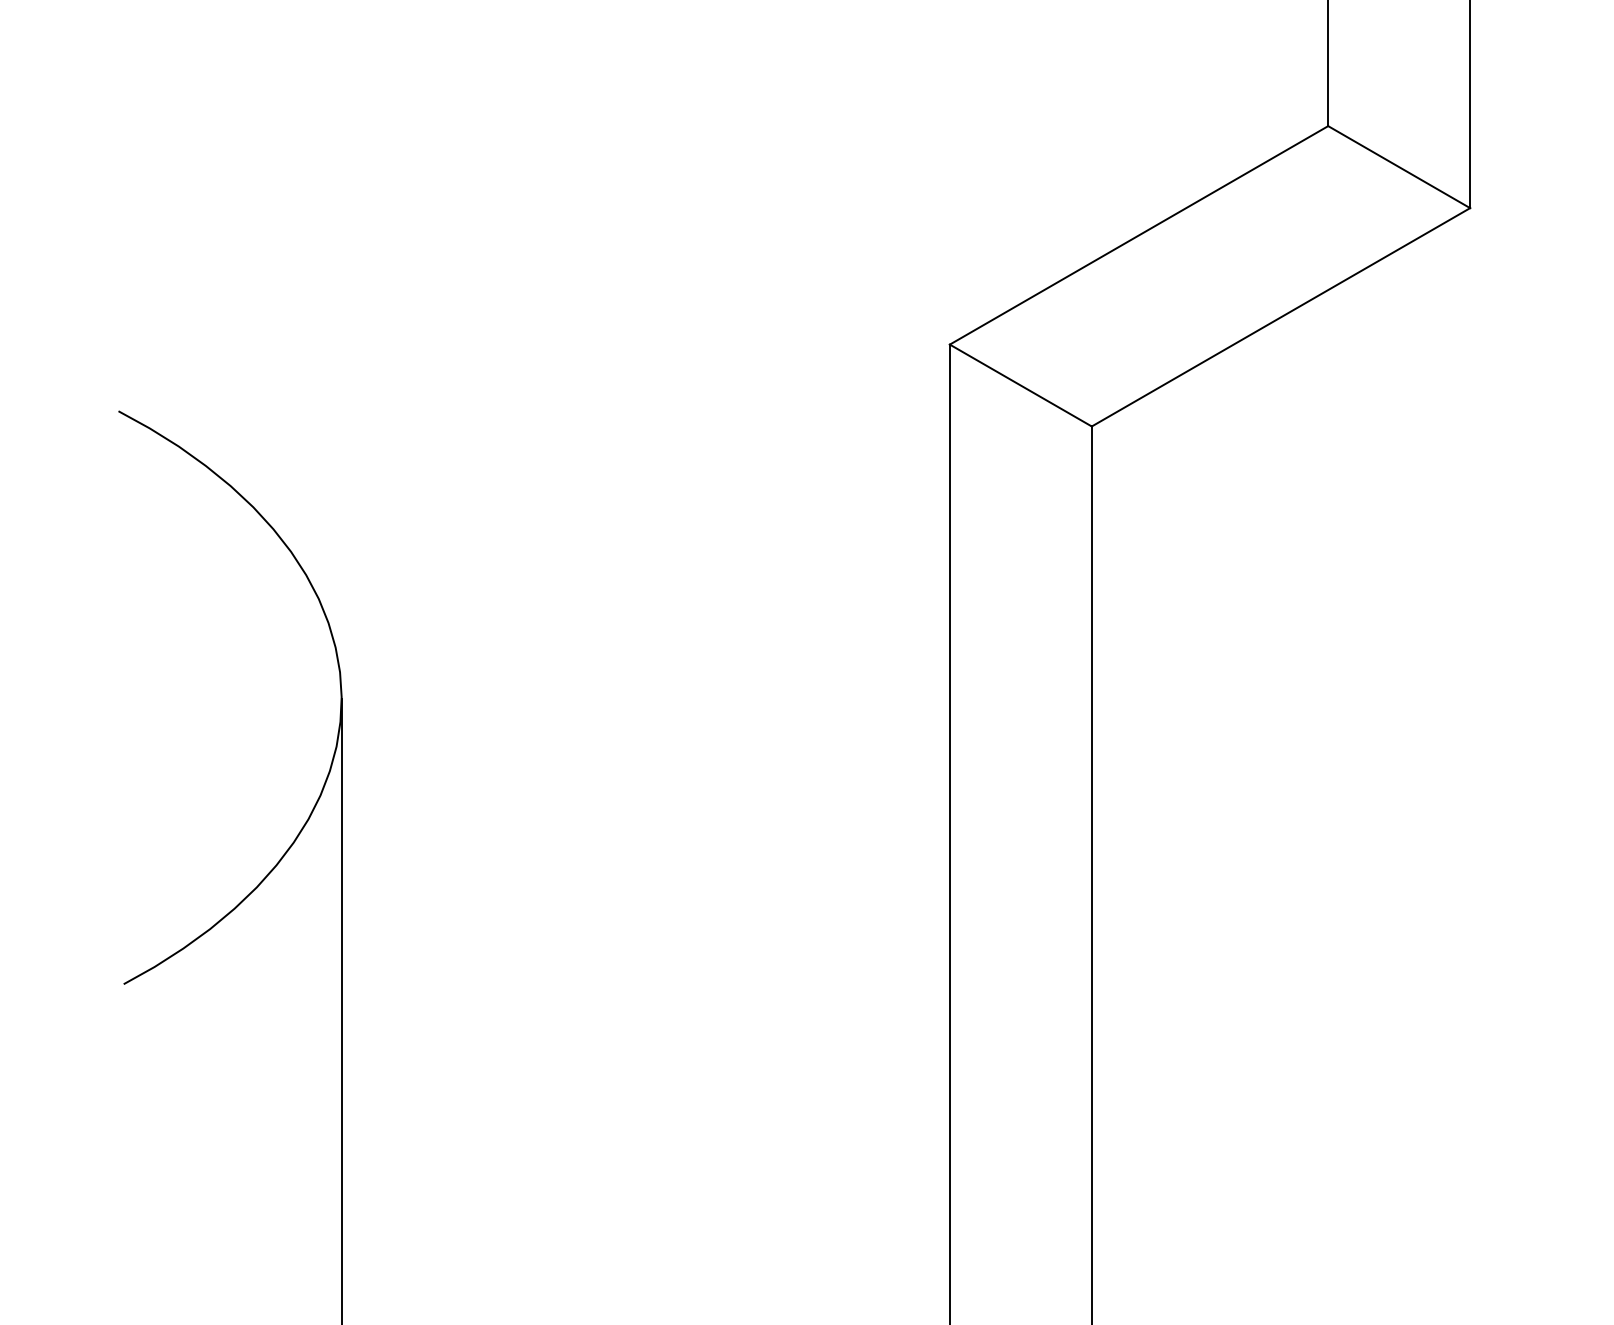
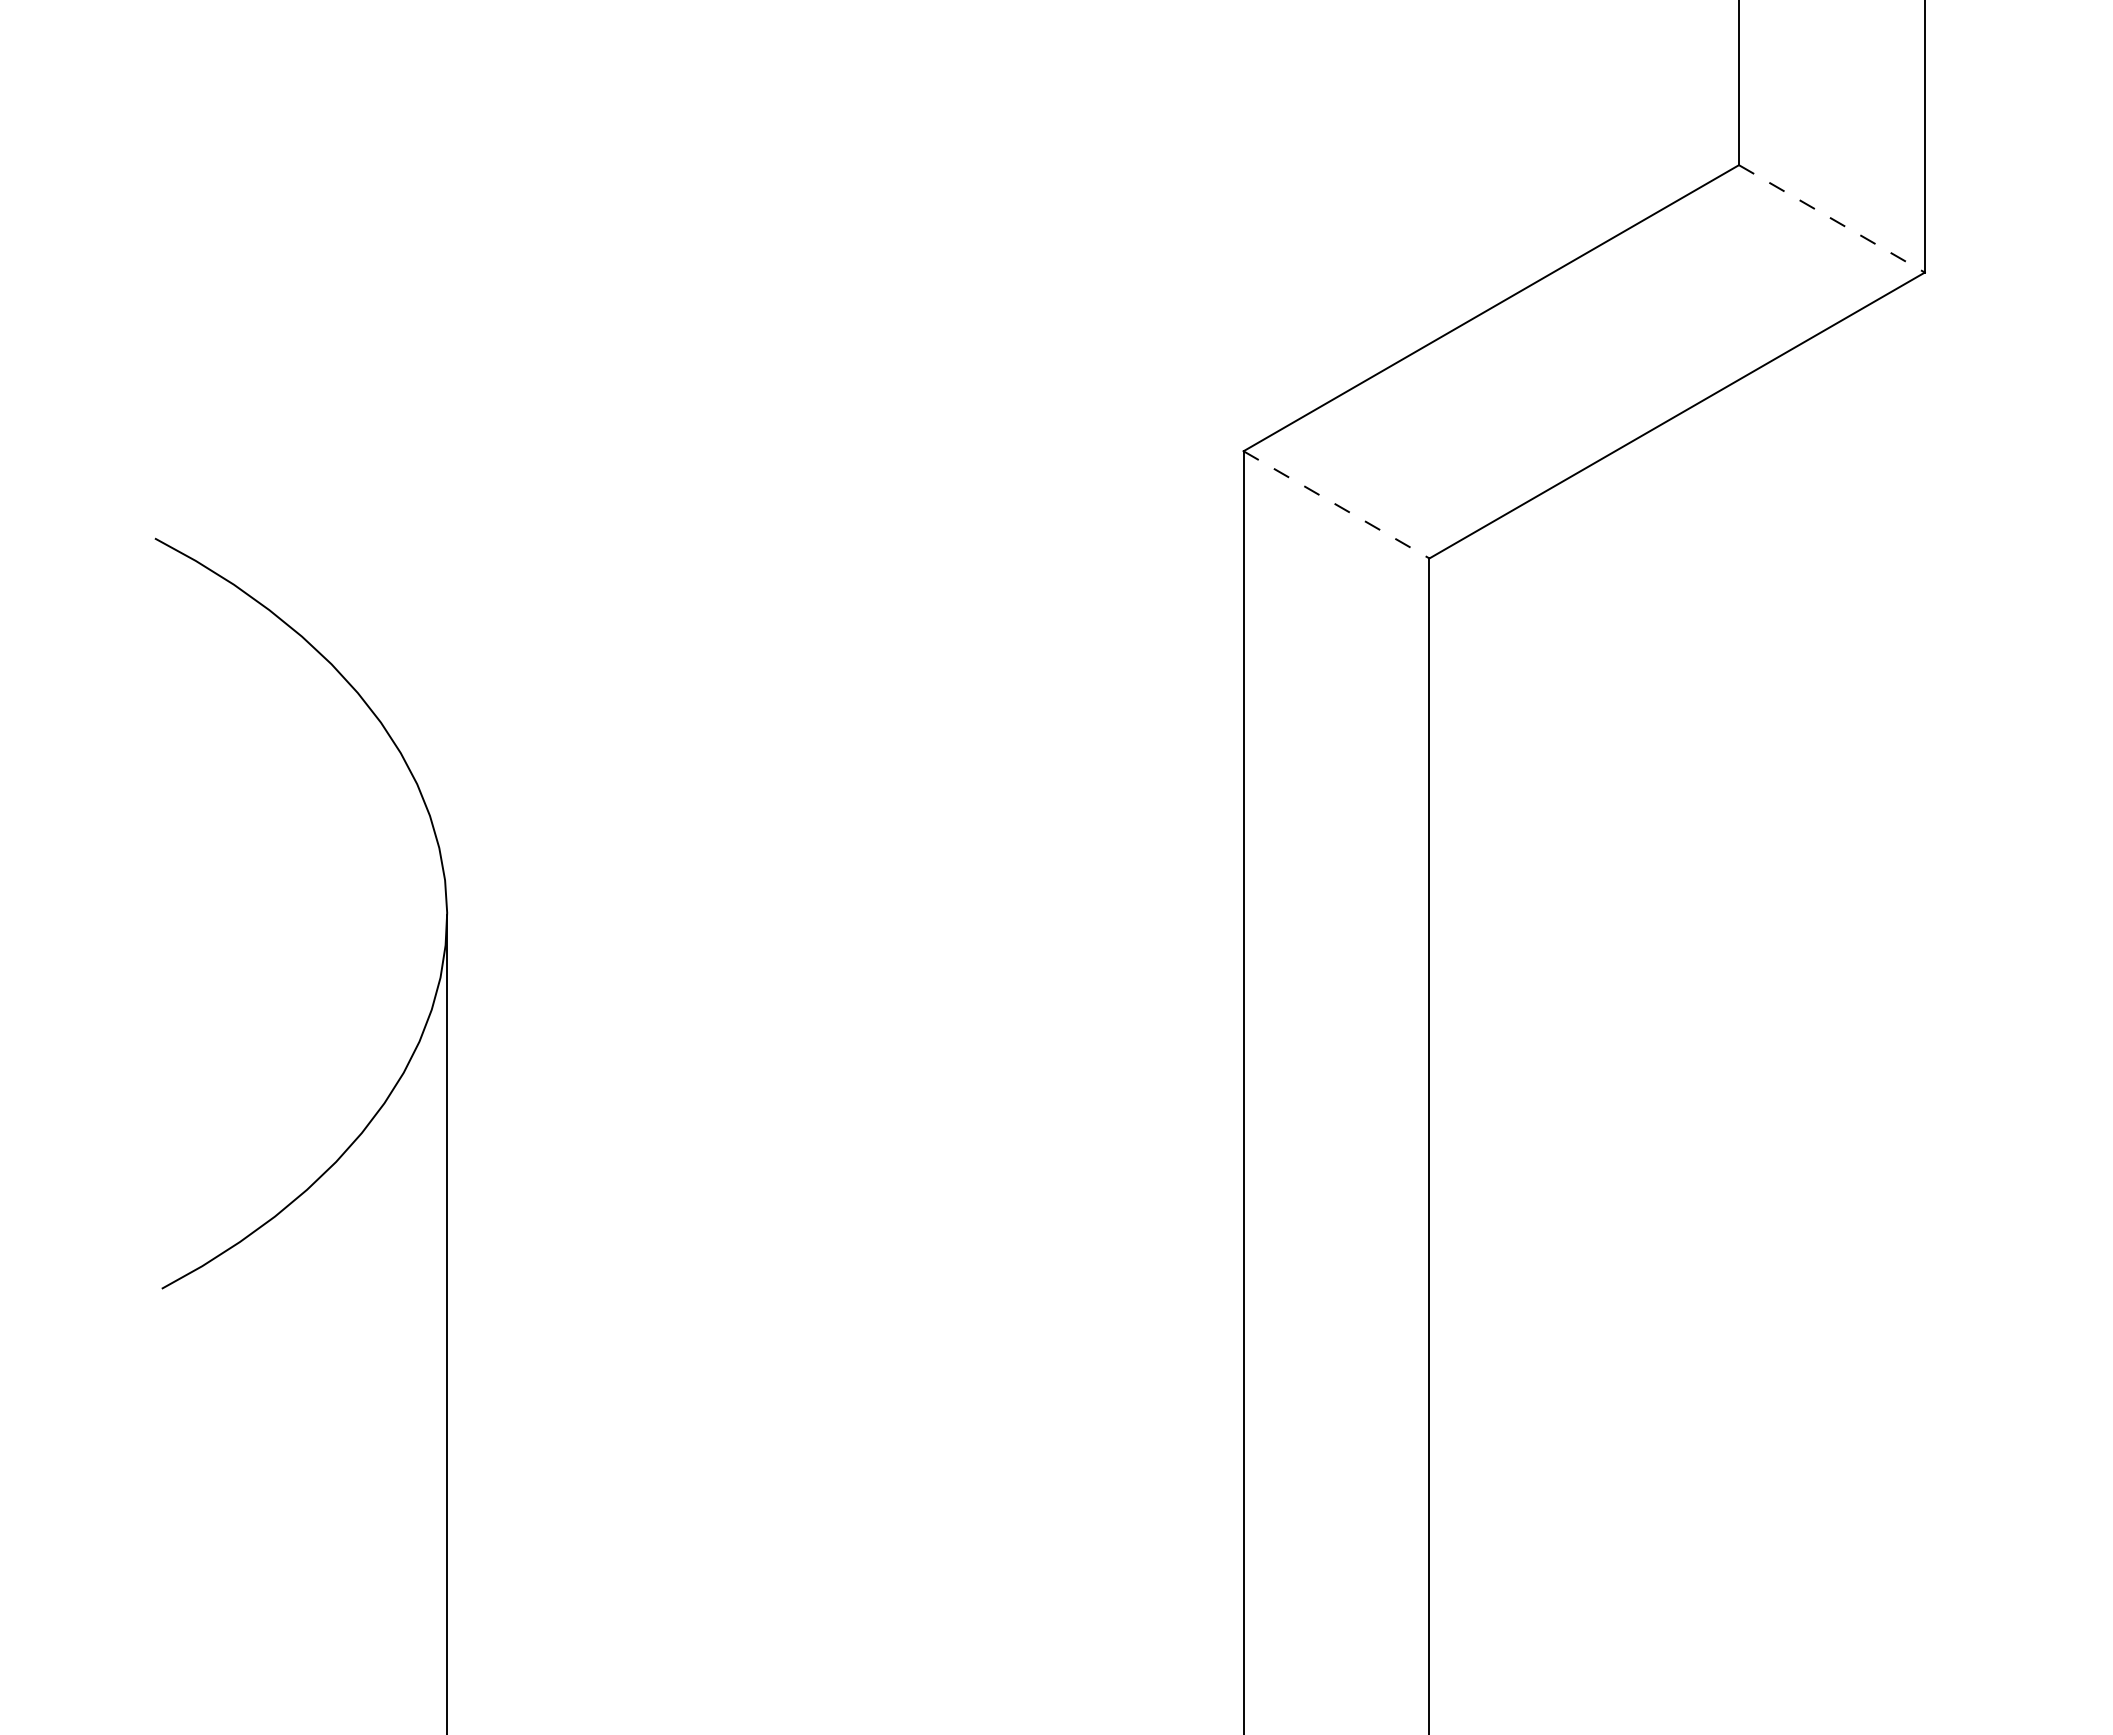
line: (1399, 167) -> (1832, 219), solid -> dashed
line: (1020, 386) -> (1336, 505), solid -> dashed

